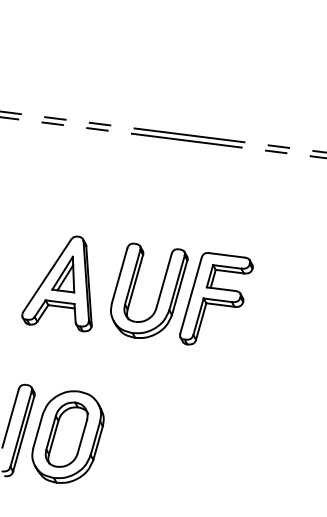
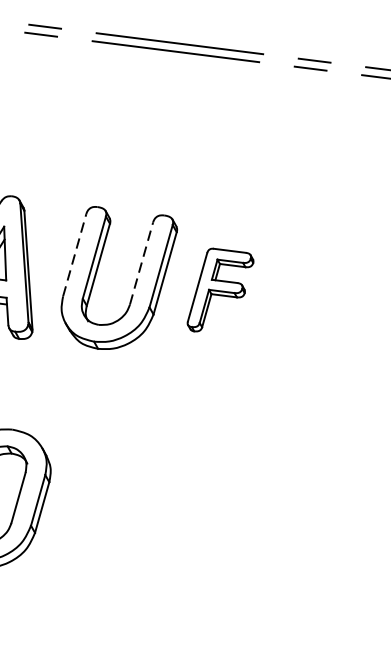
line: (119, 275) -> (74, 254), solid -> dashed
line: (164, 280) -> (142, 262), solid -> dashed
part: (216, 298) -> (220, 289), size x0.6

